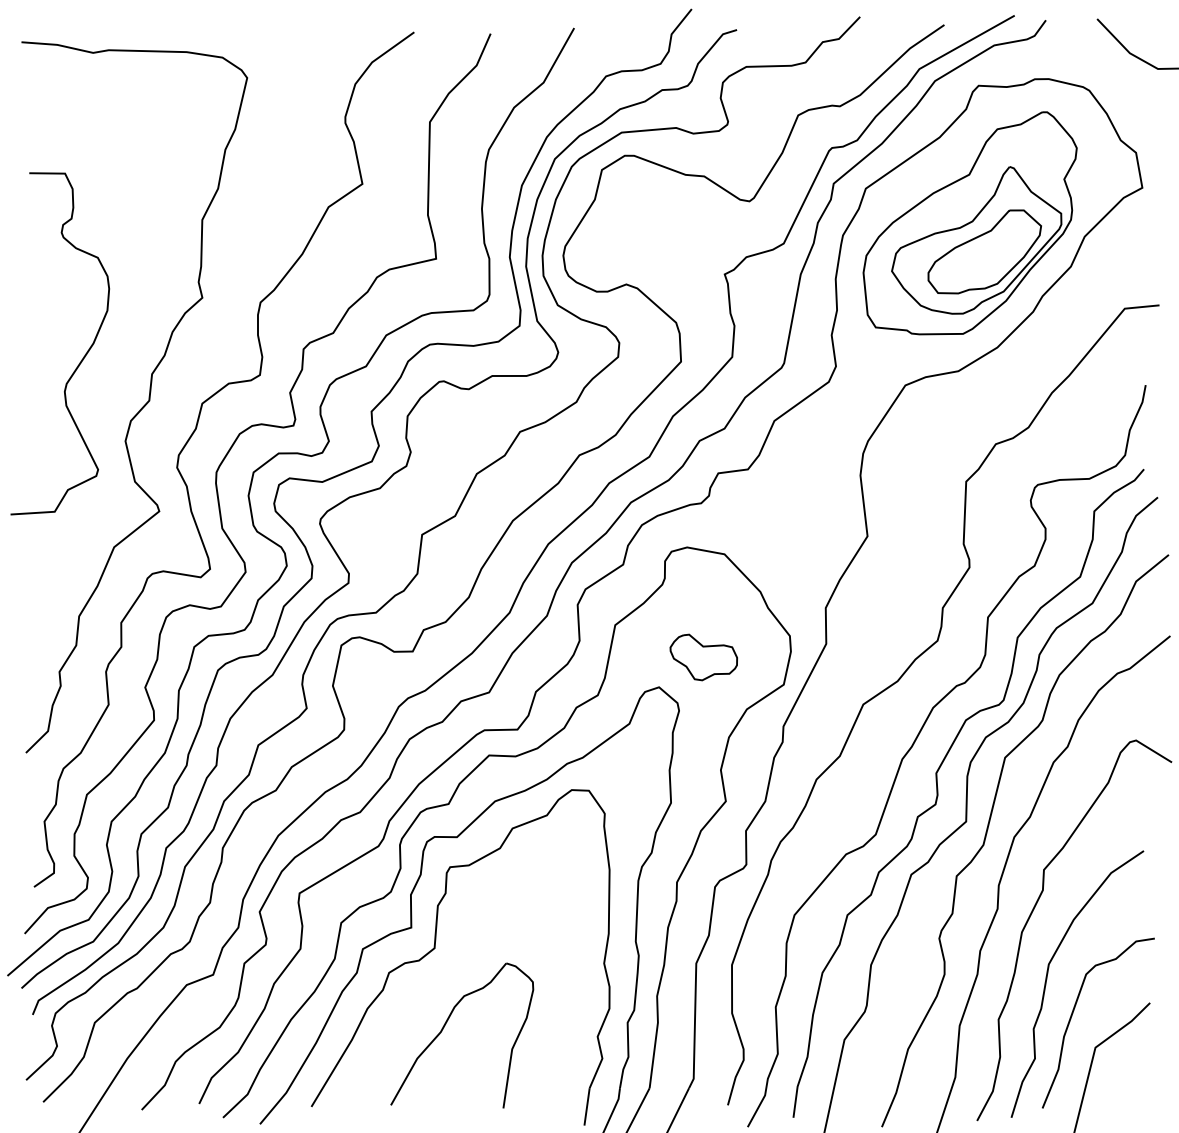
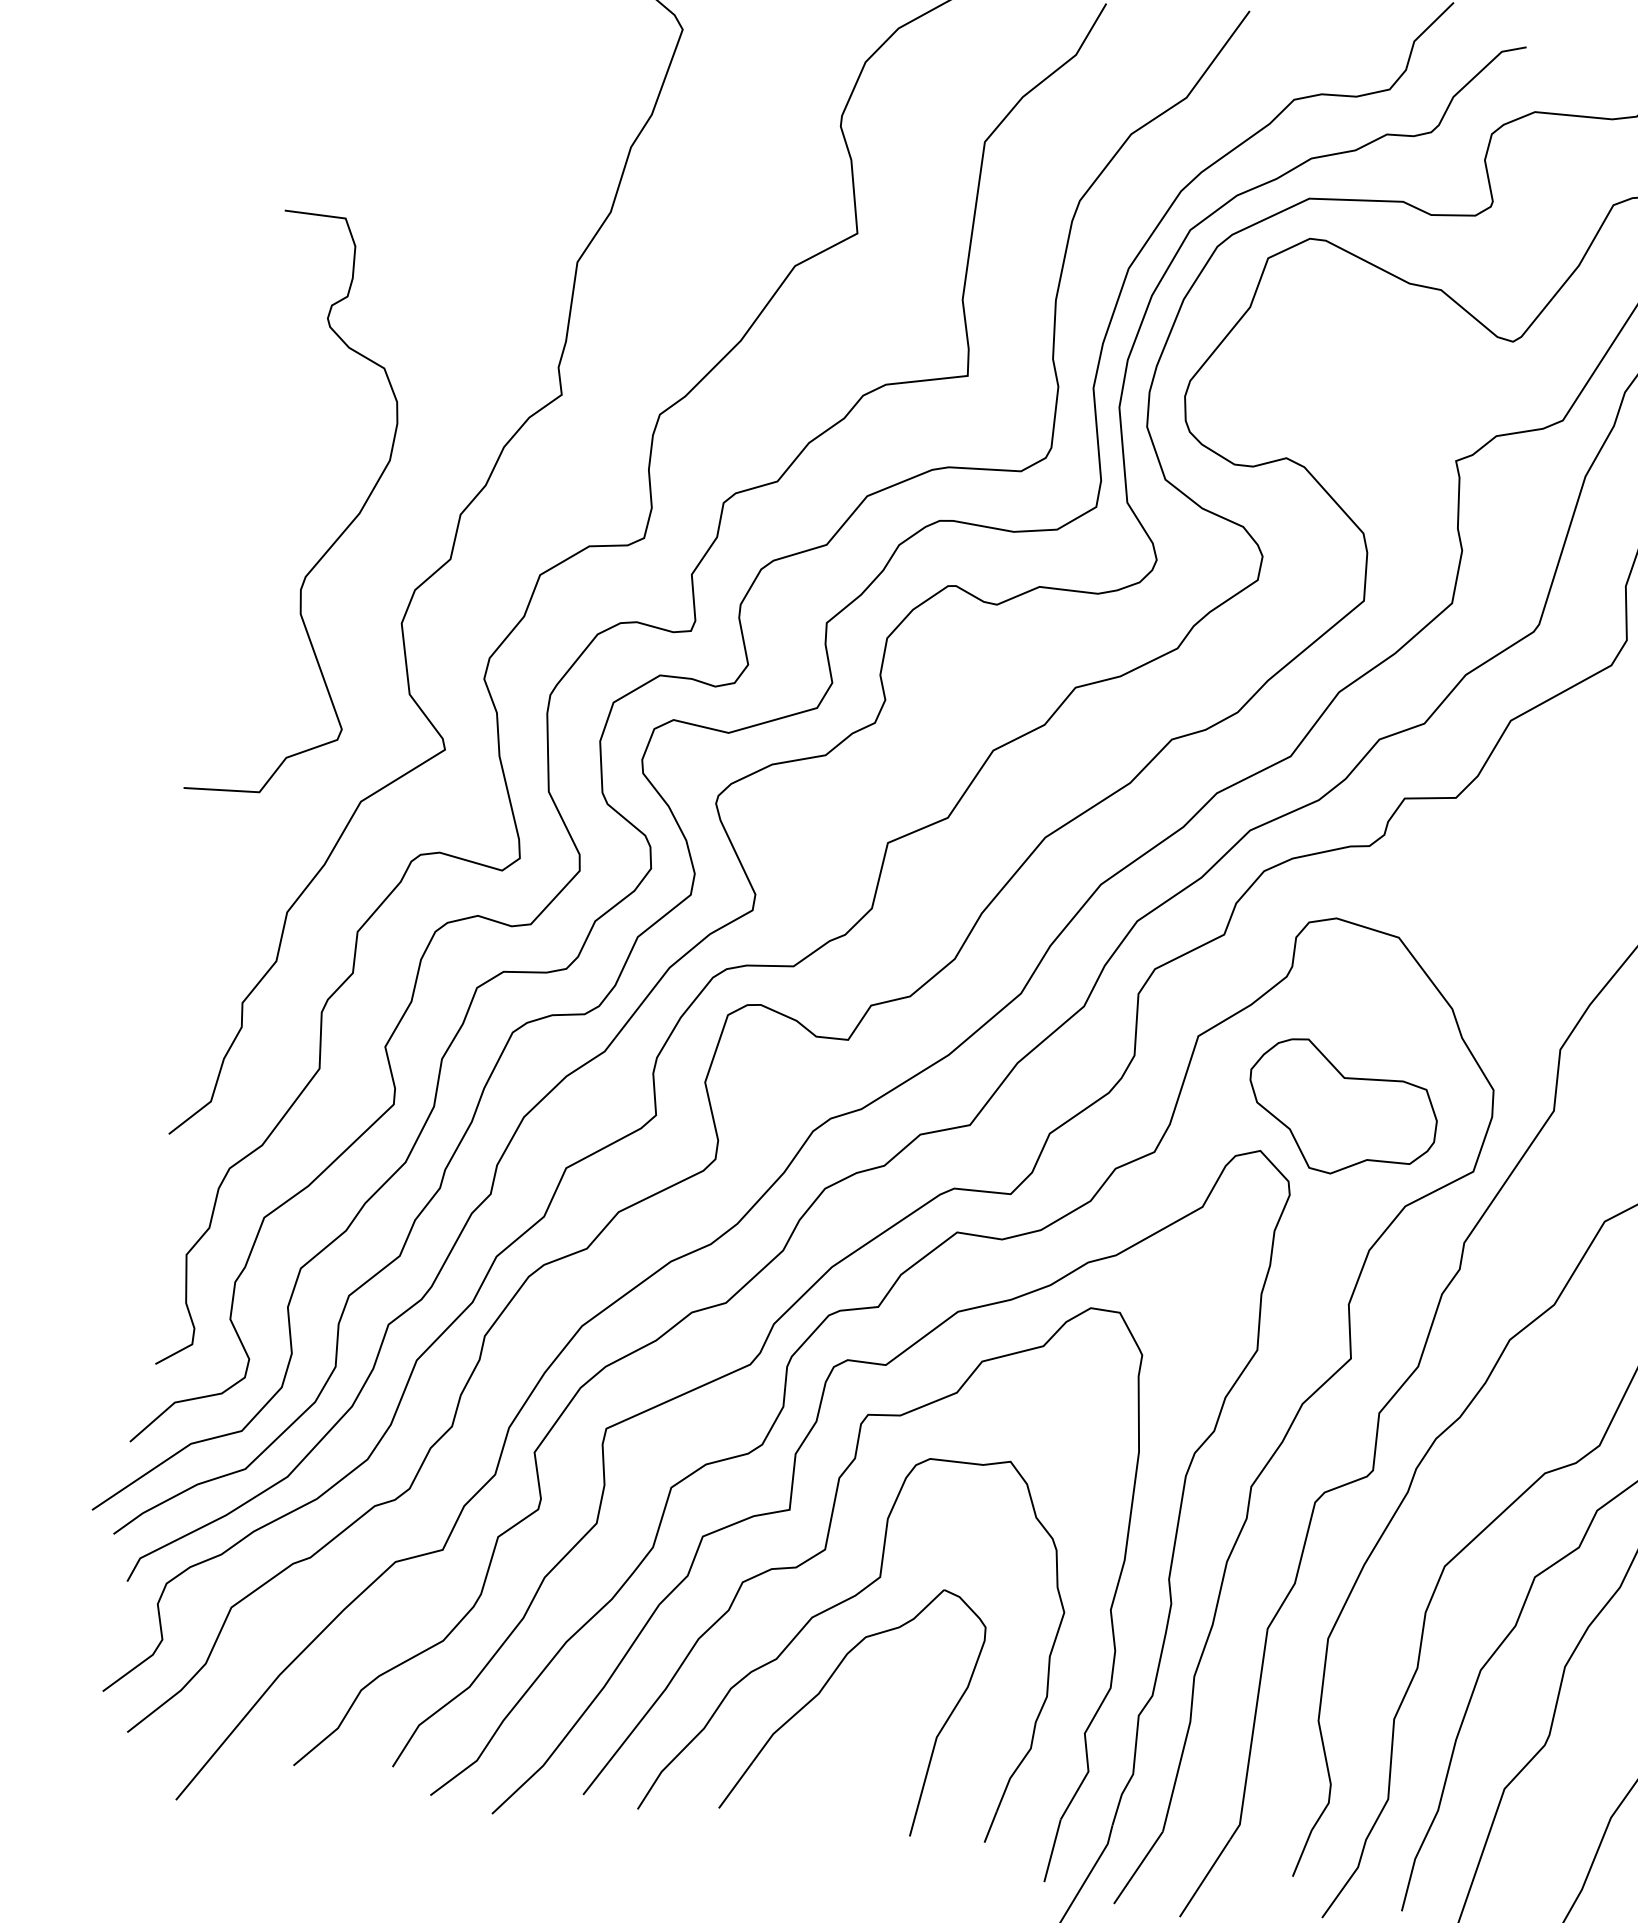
curve: (81, 359) -> (335, 538), moved
part: (703, 657) -> (1342, 1109), size x1.67
part: (447, 979) -> (840, 1605), added

